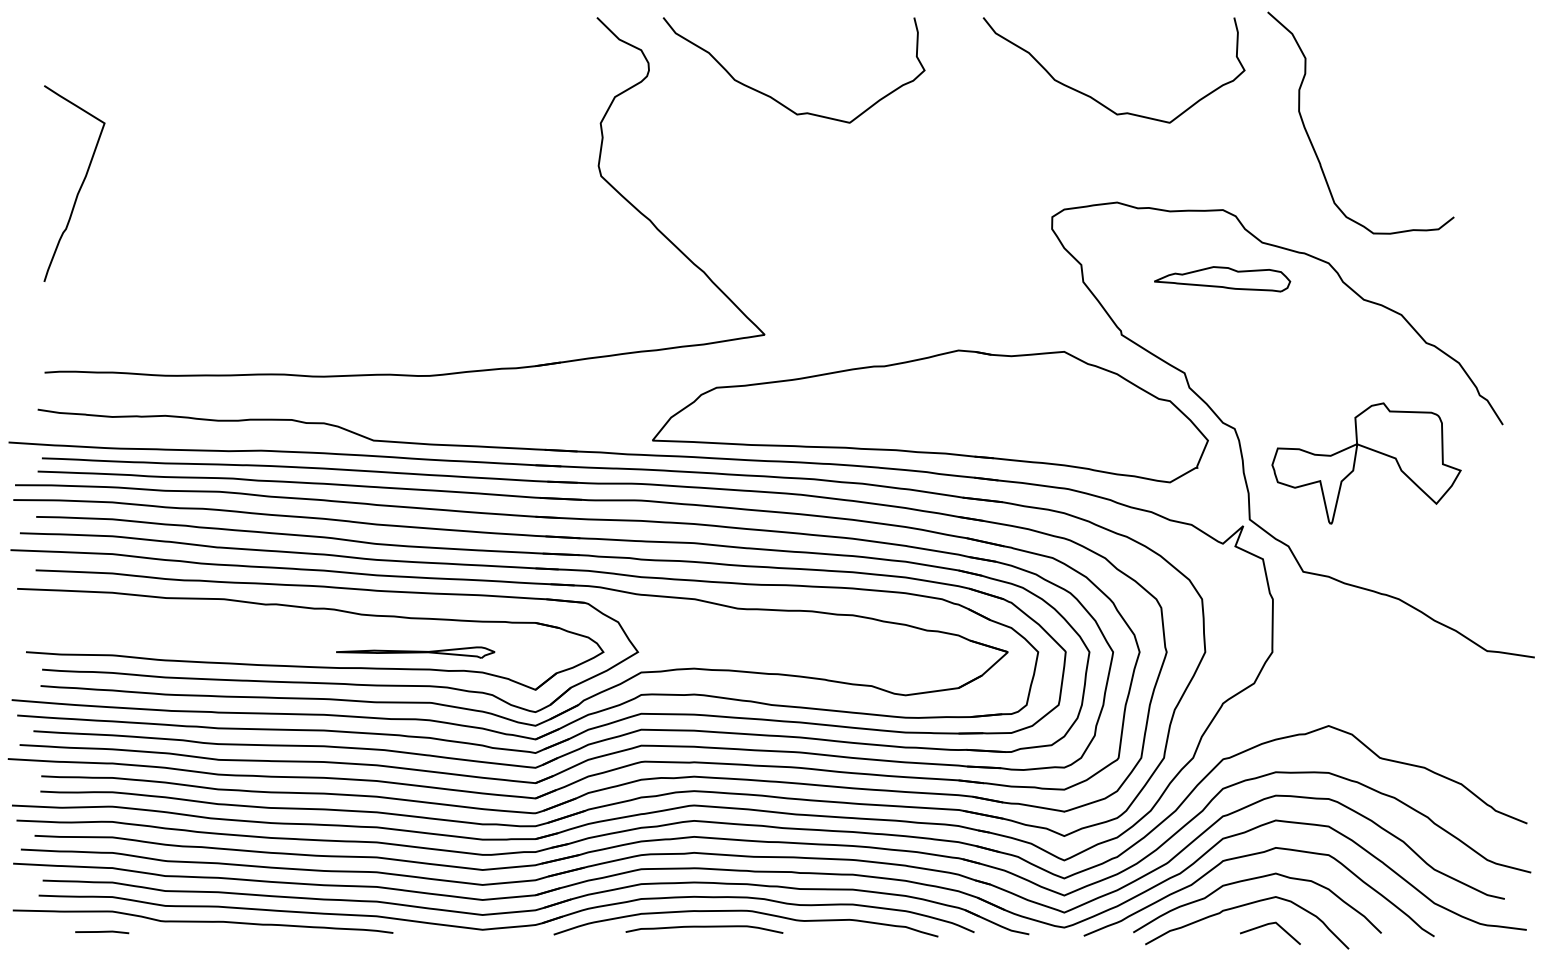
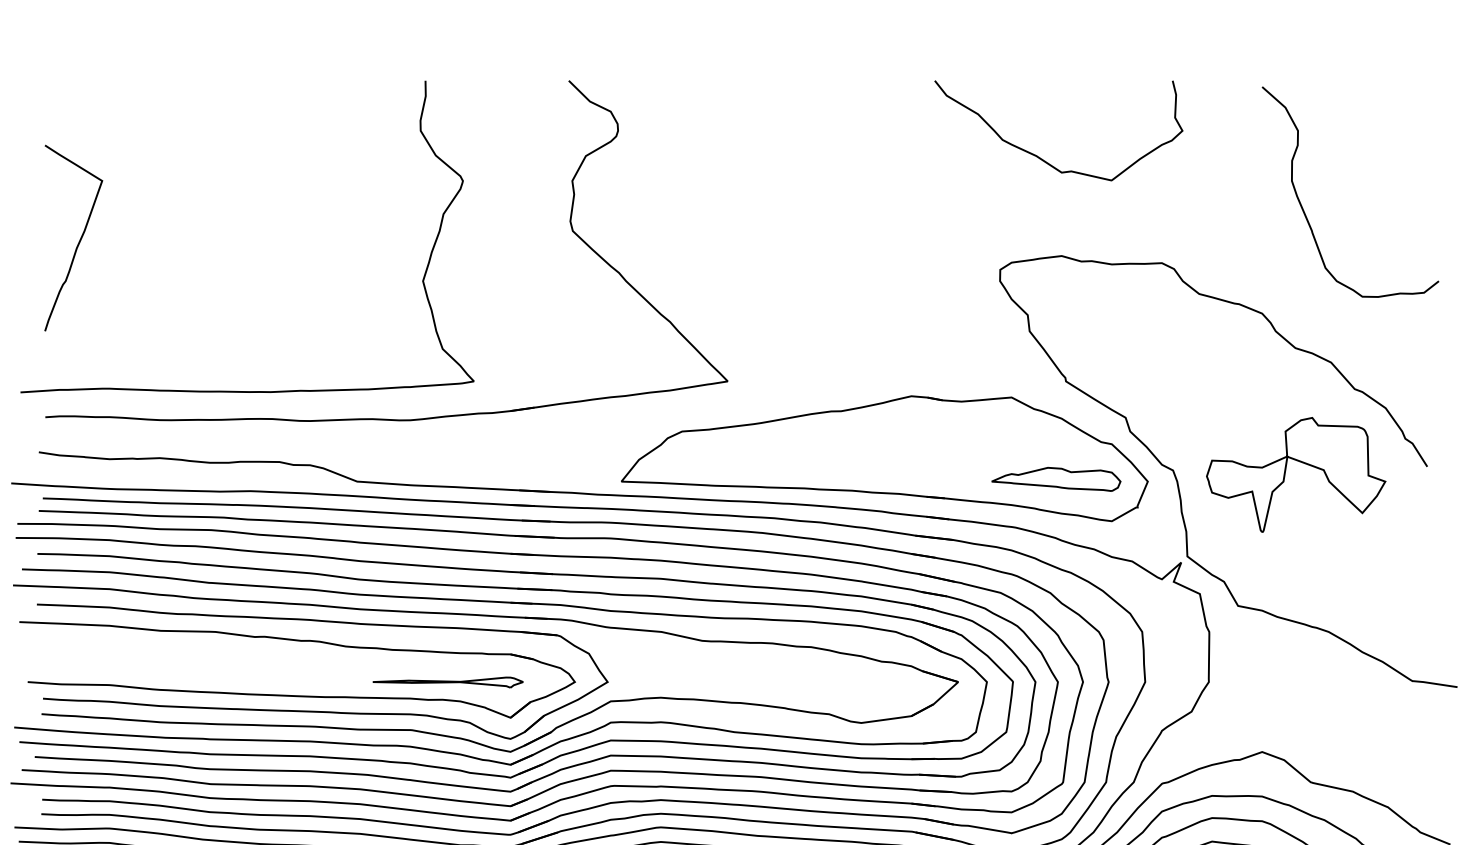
curve: (773, 97) -> (736, 156), removed
curve: (1311, 140) -> (1303, 208), moved
part: (1222, 279) -> (1056, 479), moved
curve: (242, 344) -> (232, 390), added
part: (1355, 463) -> (1285, 474), moved
part: (415, 652) -> (448, 682), moved

